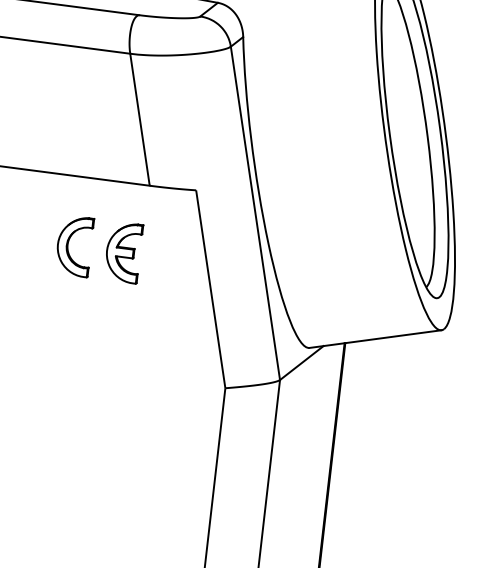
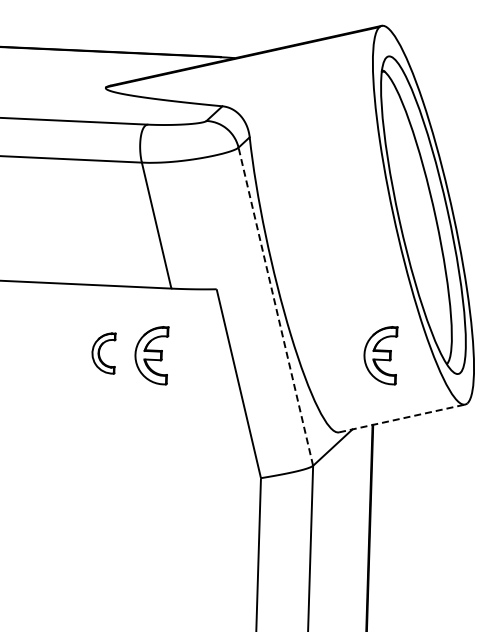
line: (255, 213) -> (275, 306), solid -> dashed
part: (74, 246) -> (103, 353), size x0.7
part: (358, 272) -> (380, 355), added
line: (375, 339) -> (402, 418), solid -> dashed

